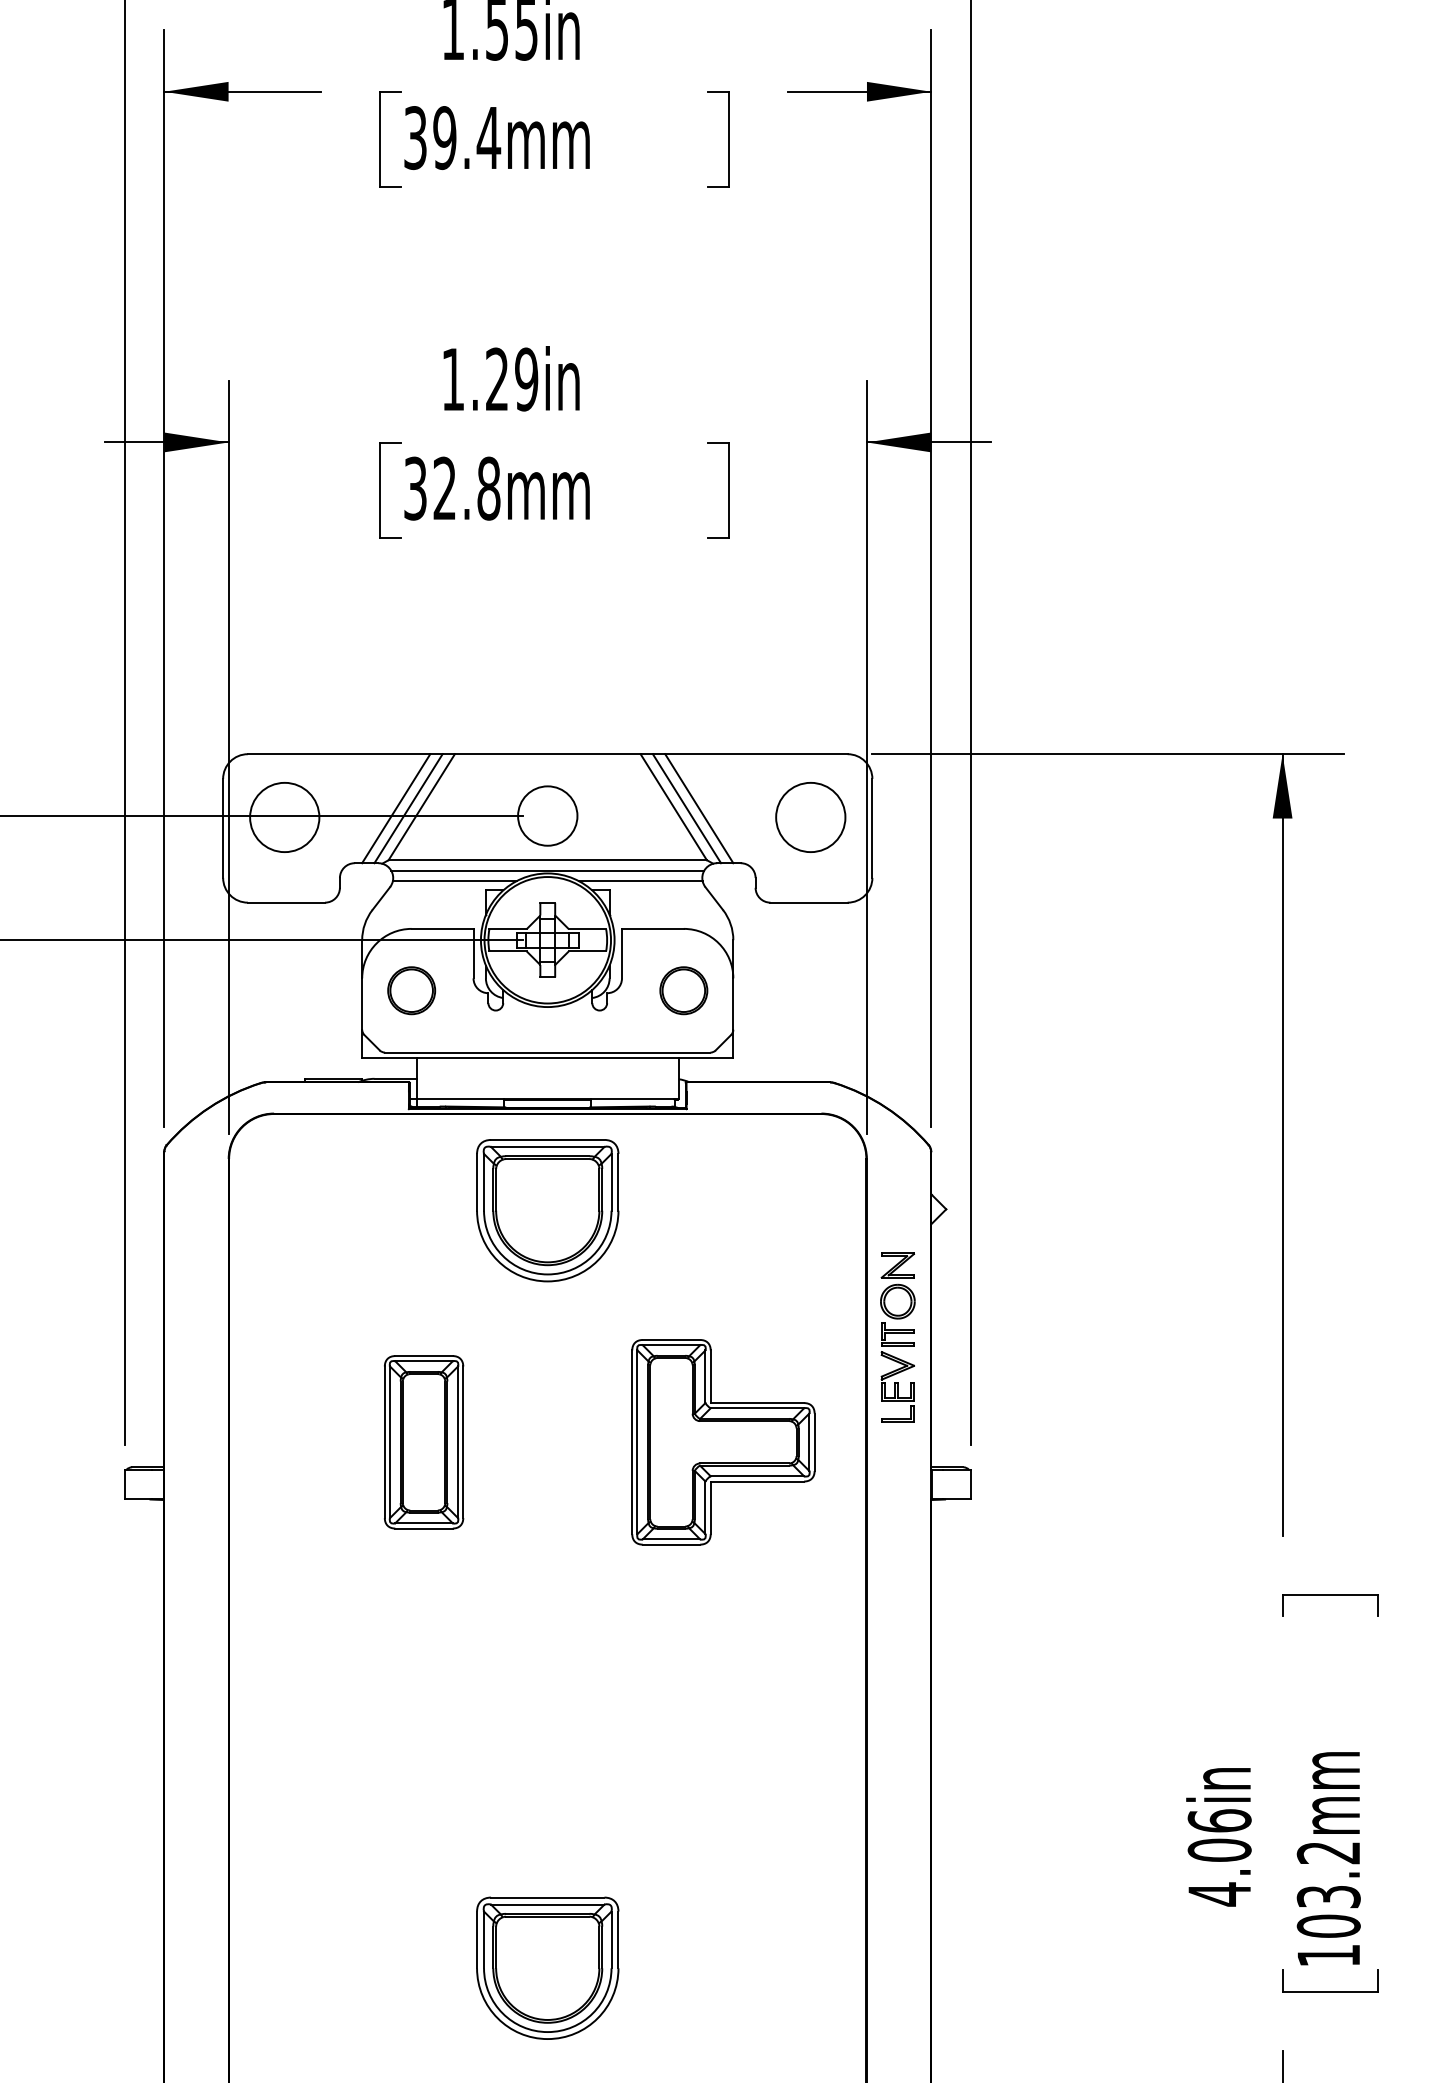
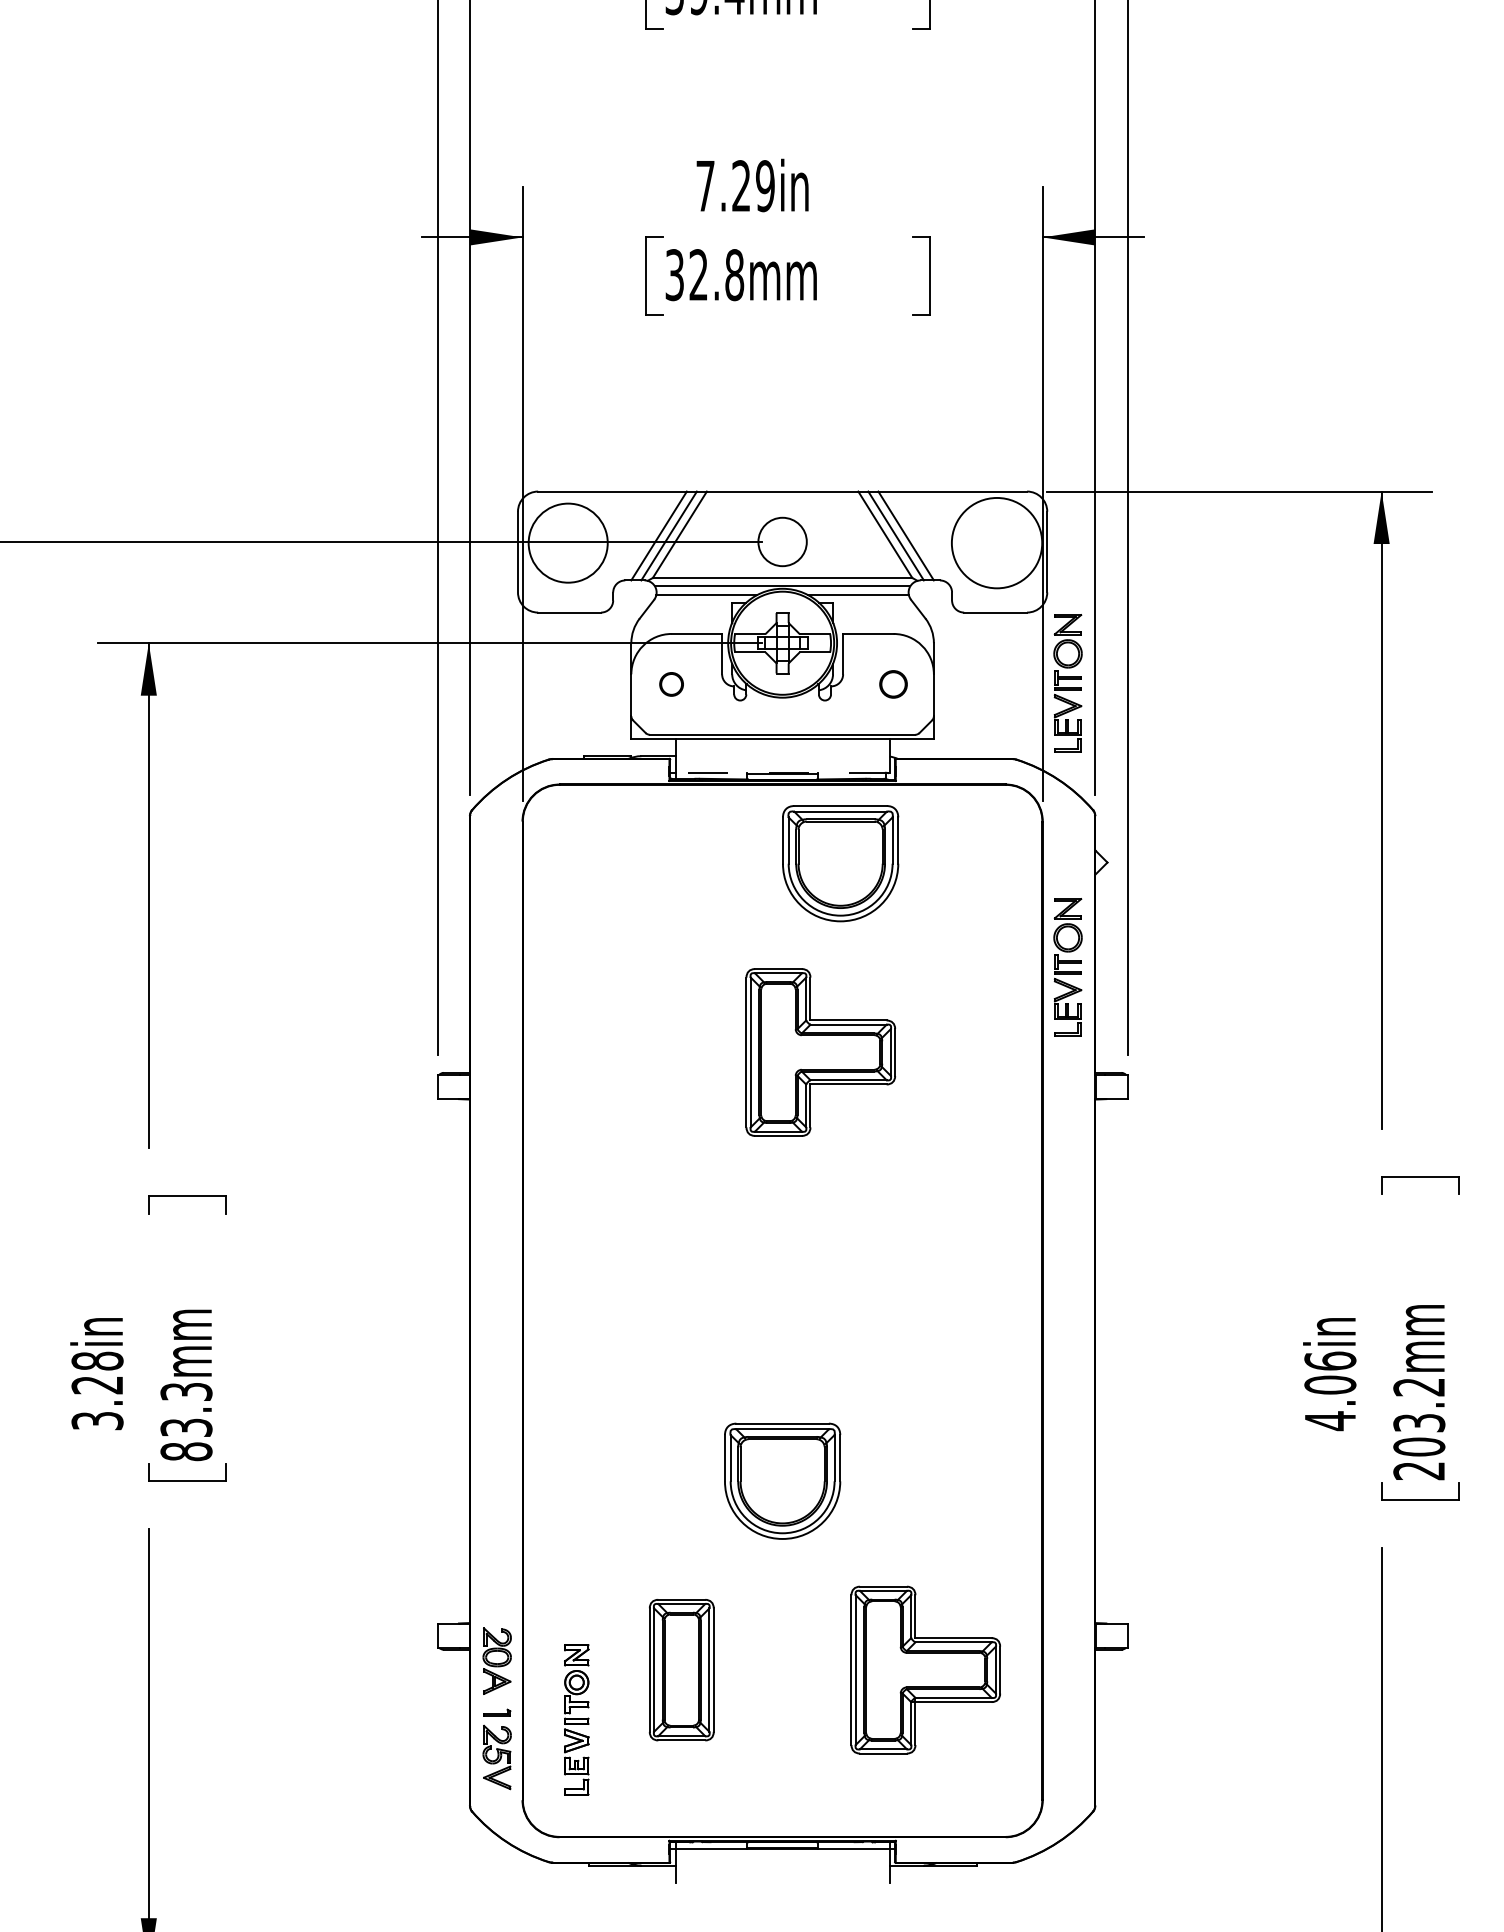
text: (453, 379) -> (705, 186), 1.29in -> 7.29in
circle: (283, 816) -> (567, 542), size x1.4
circle: (810, 816) -> (996, 542), size x1.6
part: (897, 989) -> (1067, 683), added
part: (411, 990) -> (671, 684), size x0.6
part: (683, 990) -> (893, 684), size x0.7
line: (547, 1098) -> (782, 772), solid -> dashed
part: (547, 1210) -> (840, 863), moved
part: (423, 1442) -> (681, 1052), removed
part: (723, 1442) -> (820, 1052), moved
text: (1327, 1956) -> (1418, 1471), 103.2mm -> 203.2mm

